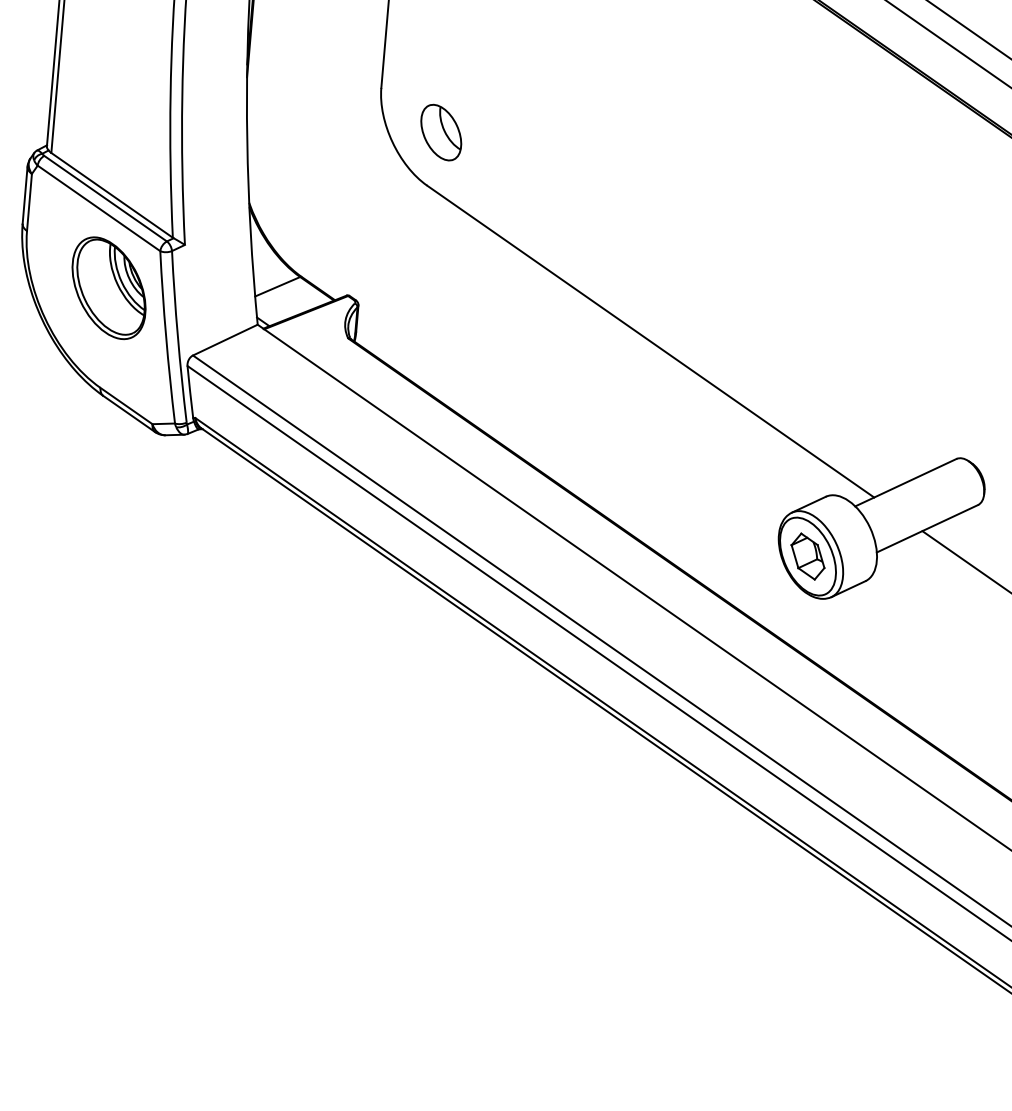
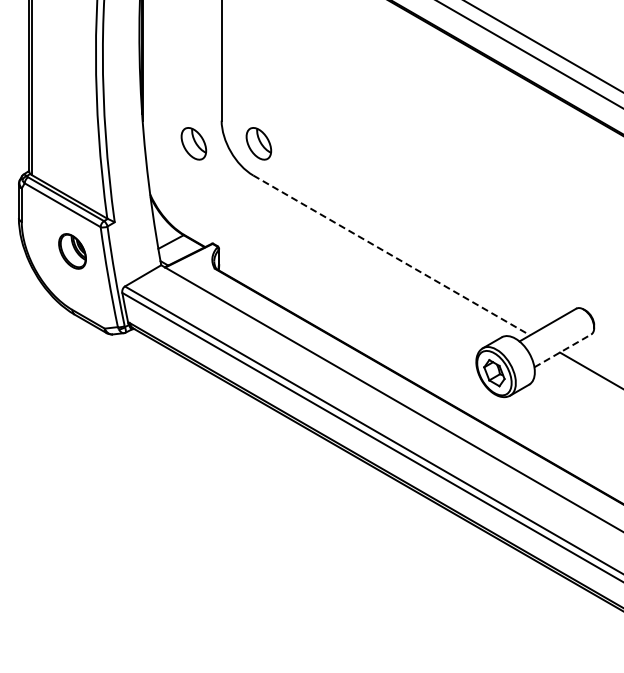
part: (330, 122) -> (193, 143), added
part: (108, 288) -> (72, 251), size x0.6
line: (650, 341) -> (391, 255), solid -> dashed
line: (926, 527) -> (562, 350), solid -> dashed

